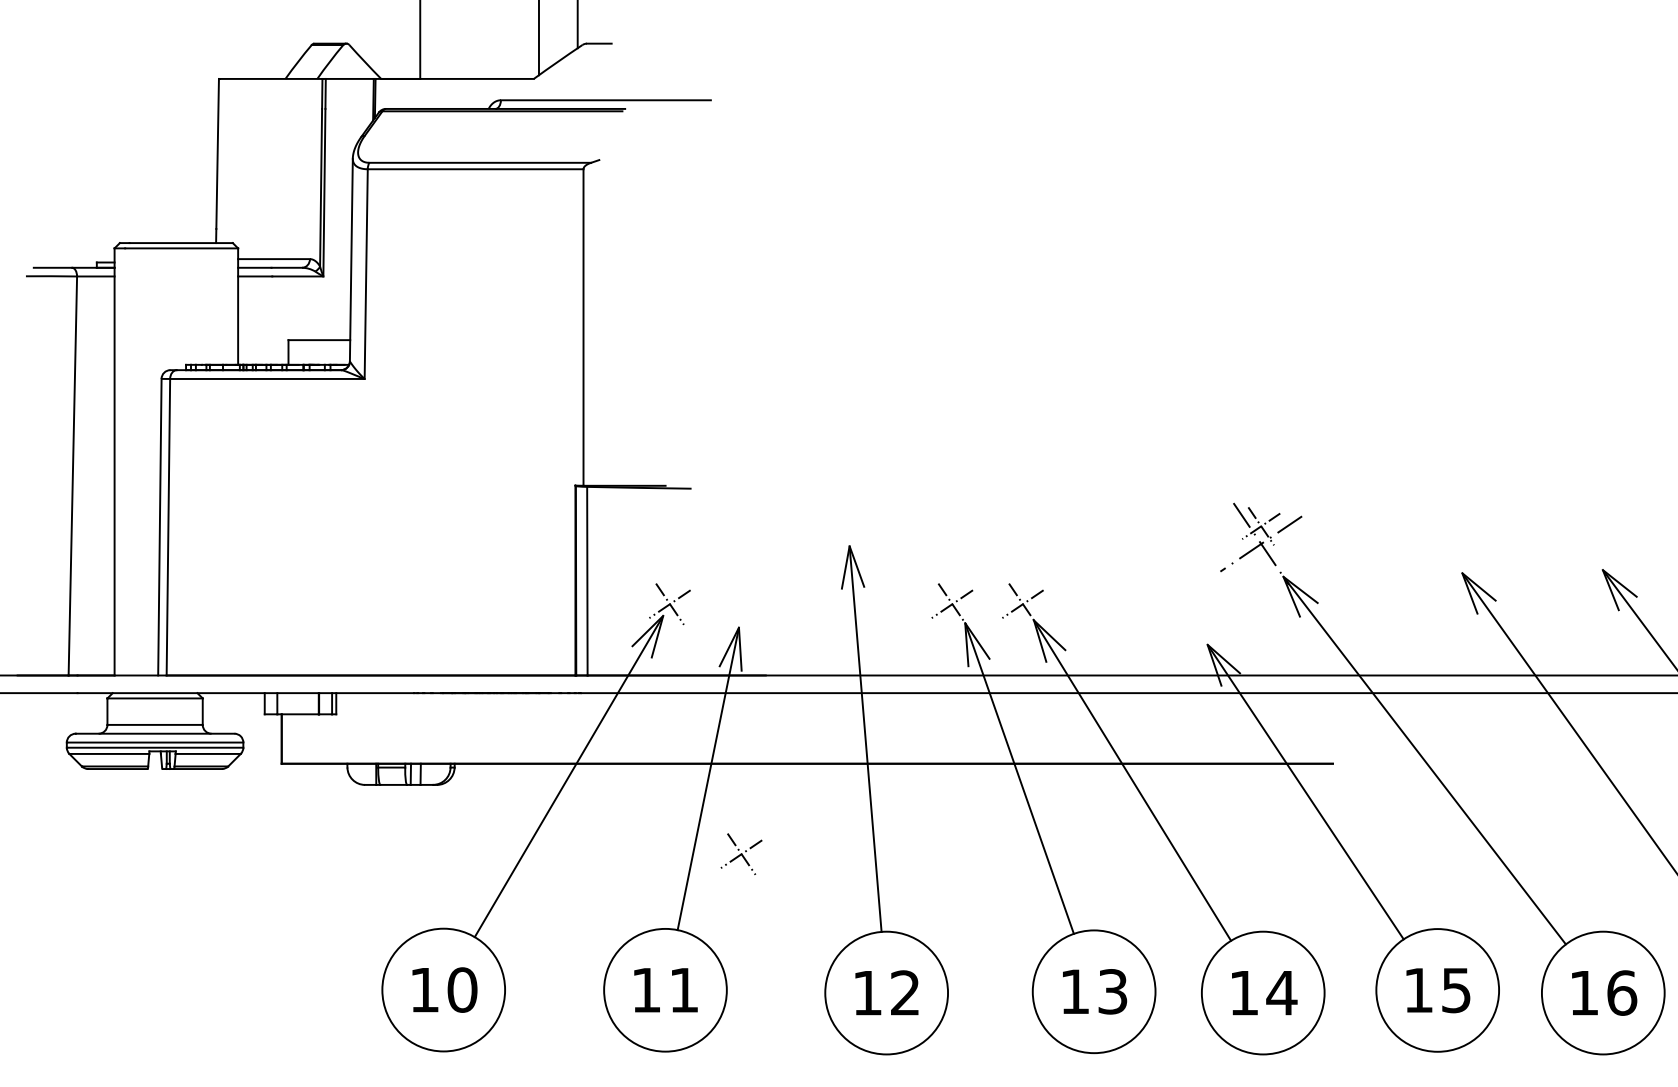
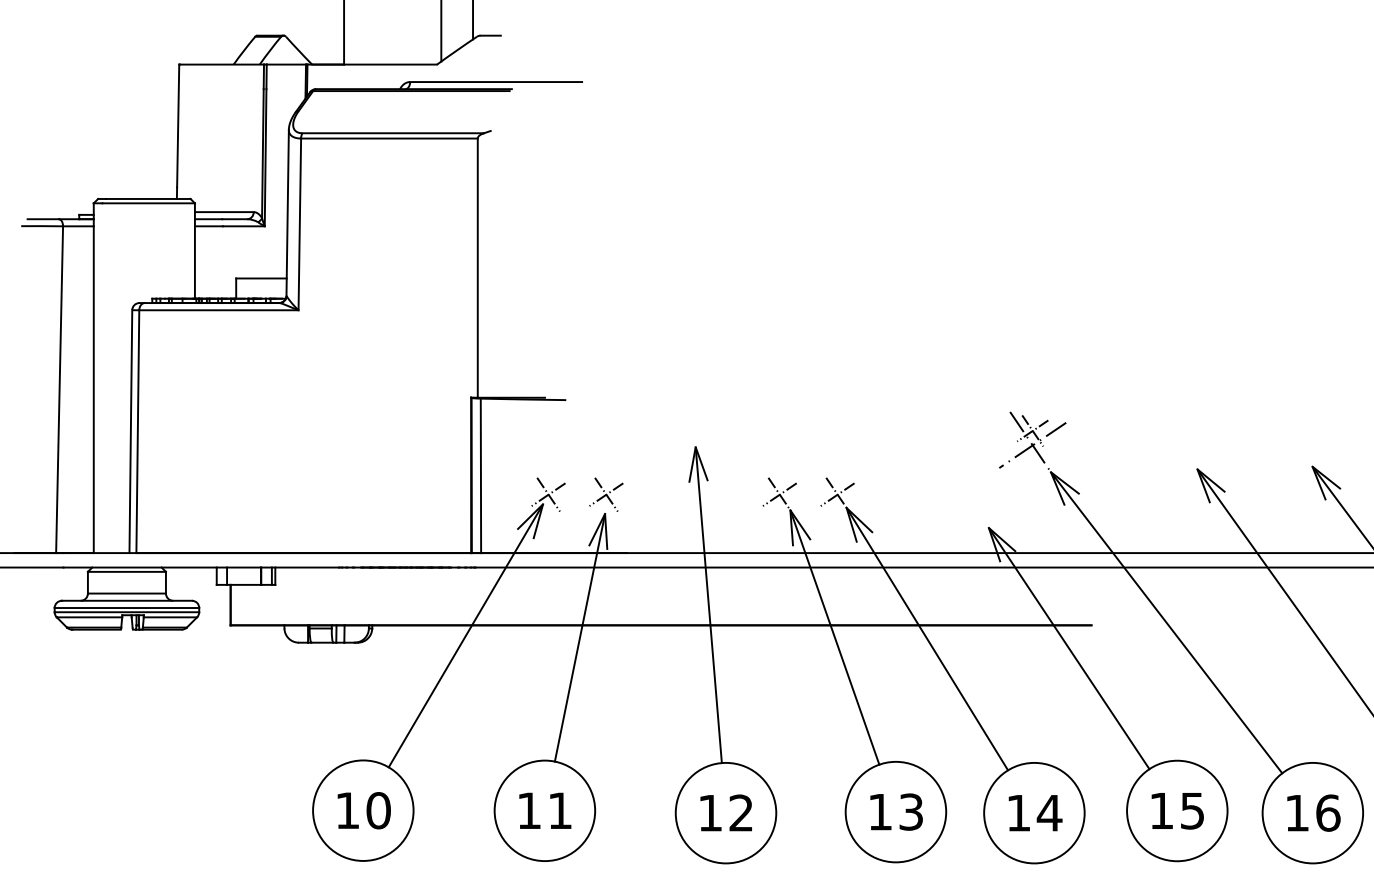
part: (741, 853) -> (606, 494), moved

